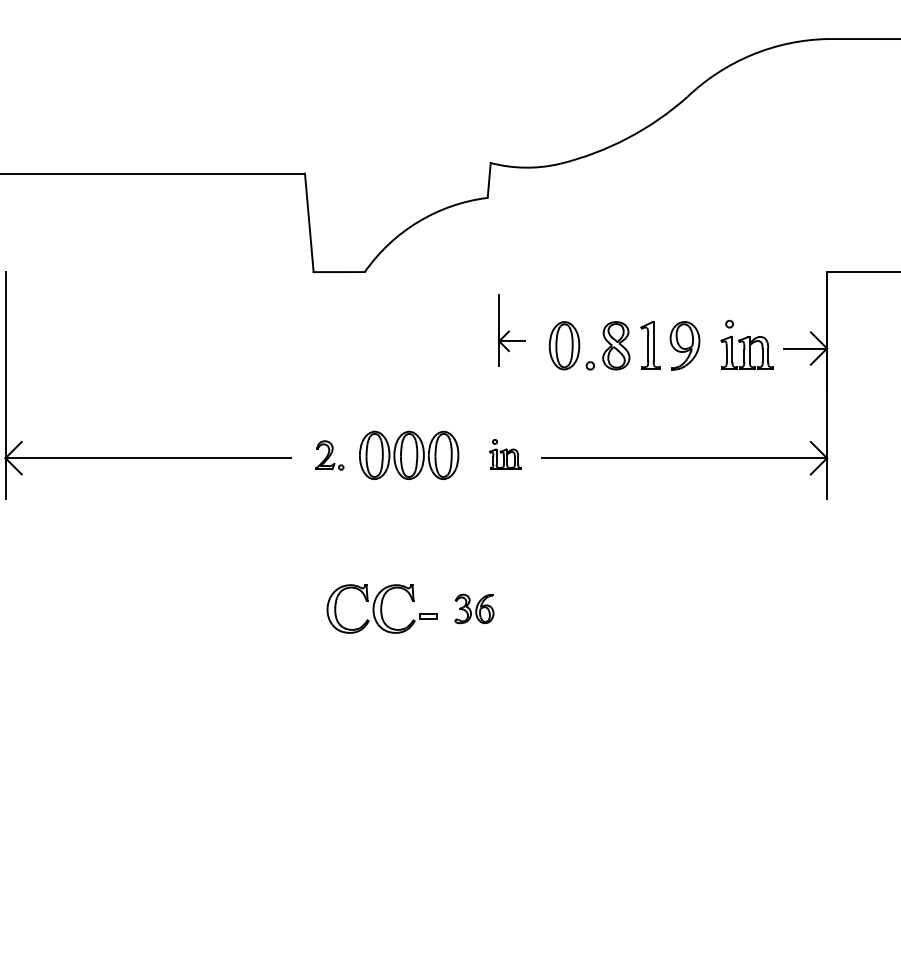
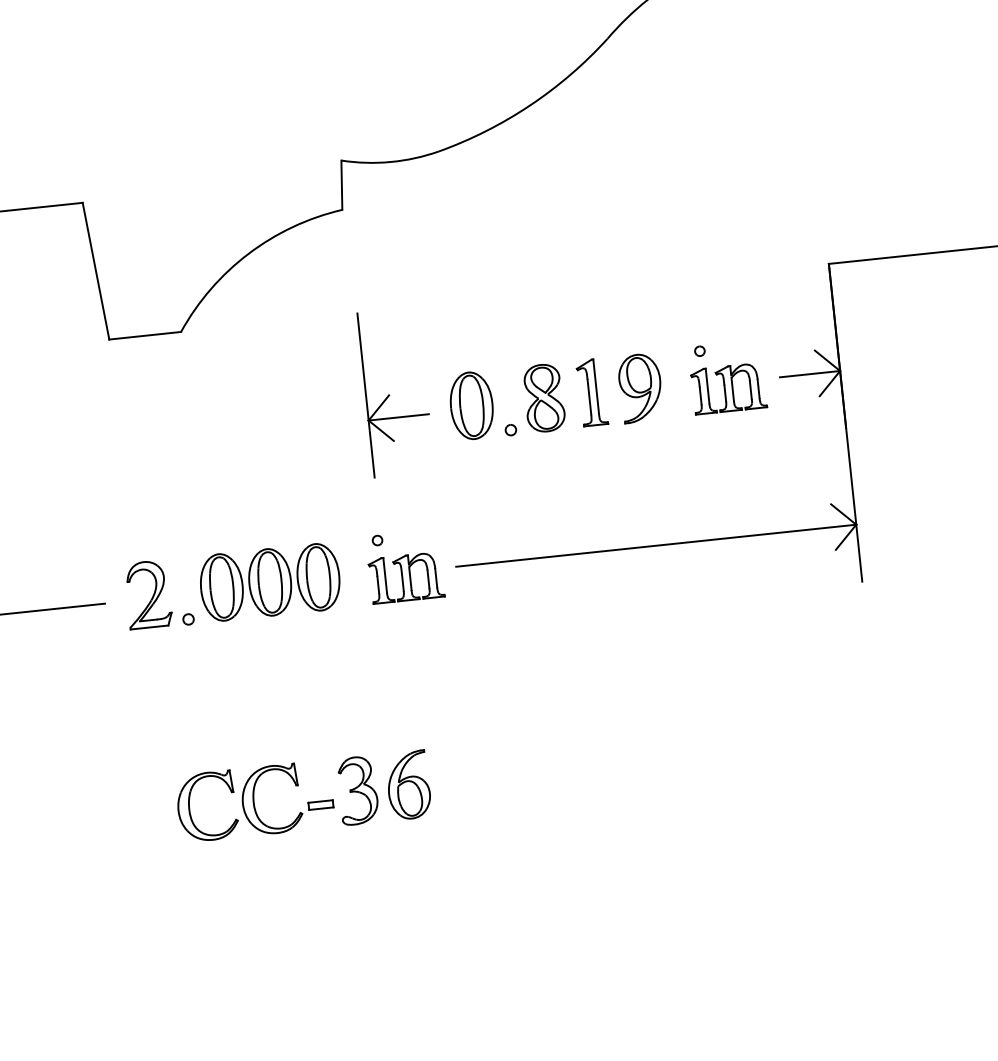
part: (511, 330) -> (395, 392), size x1.67
part: (505, 453) -> (404, 565), size x1.67
part: (329, 455) -> (158, 594), size x1.67
part: (474, 608) -> (384, 787), size x1.67

